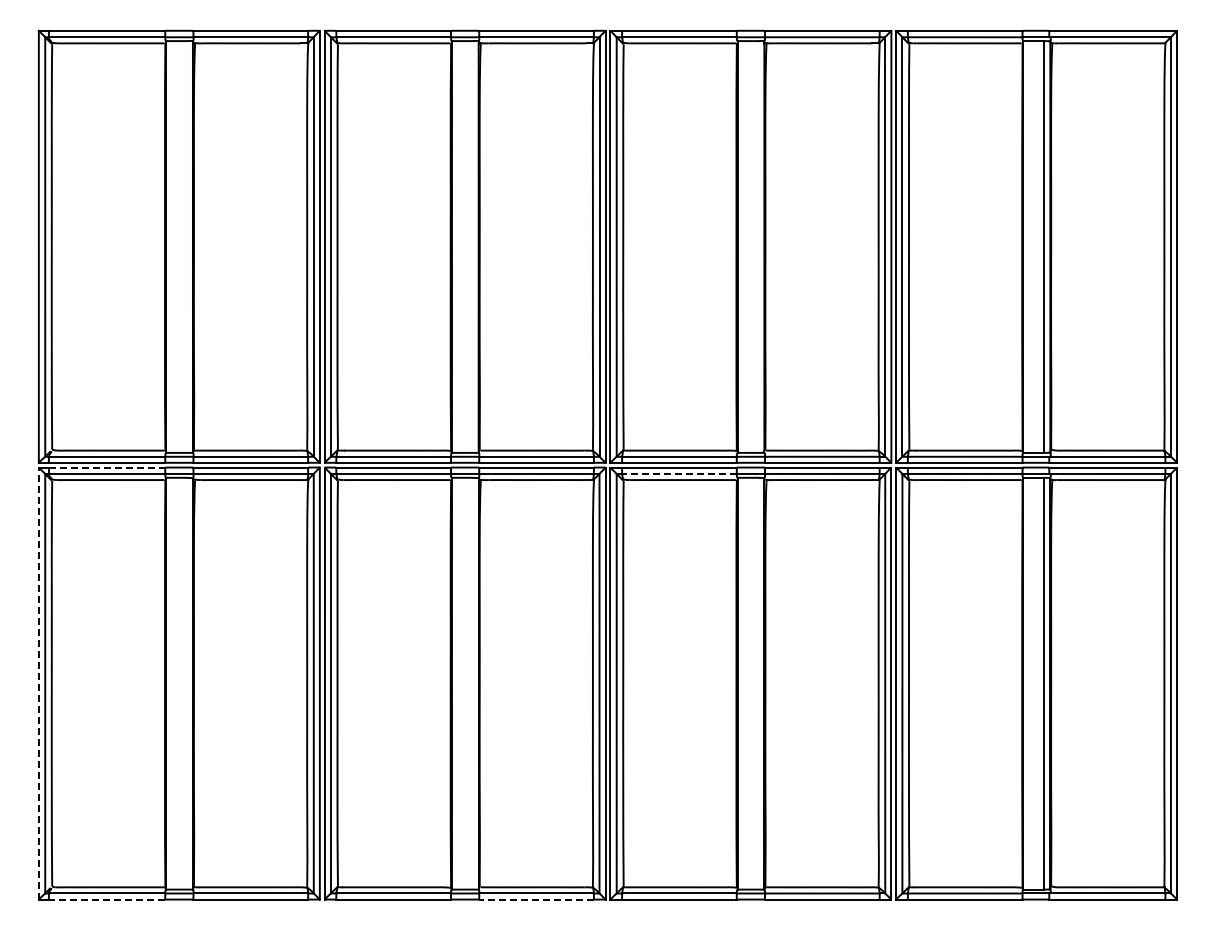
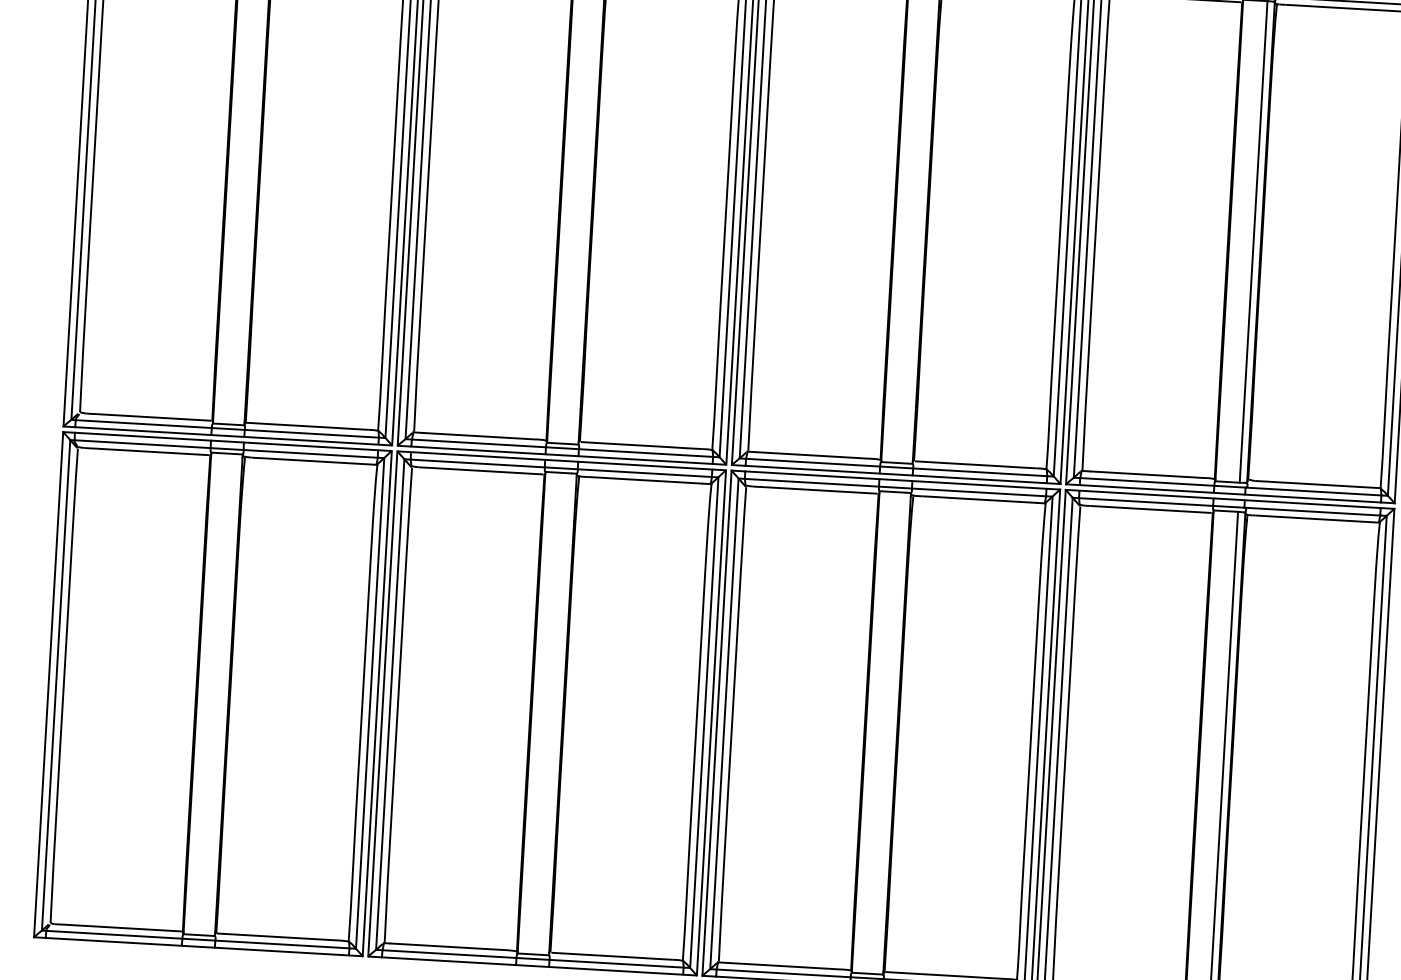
line: (107, 467) -> (143, 436), dashed -> solid
line: (679, 473) -> (812, 482), dashed -> solid
line: (38, 683) -> (48, 684), dashed -> solid
line: (106, 899) -> (113, 941), dashed -> solid
line: (536, 899) -> (616, 970), dashed -> solid

